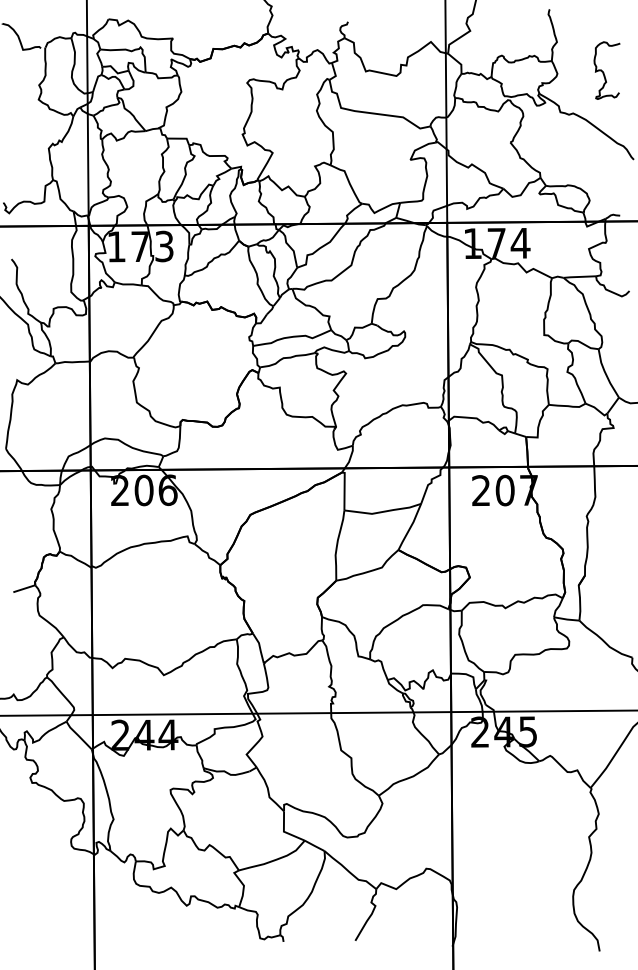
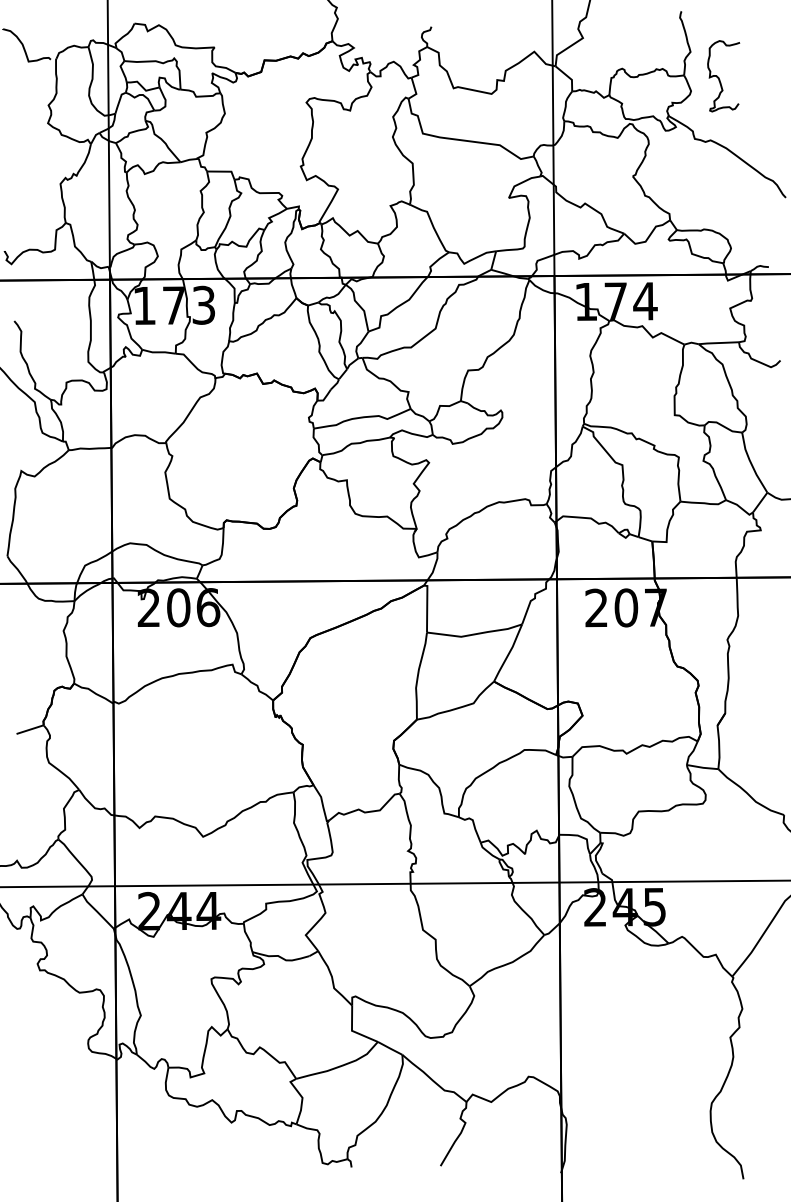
curve: (603, 71) -> (719, 77), moved

